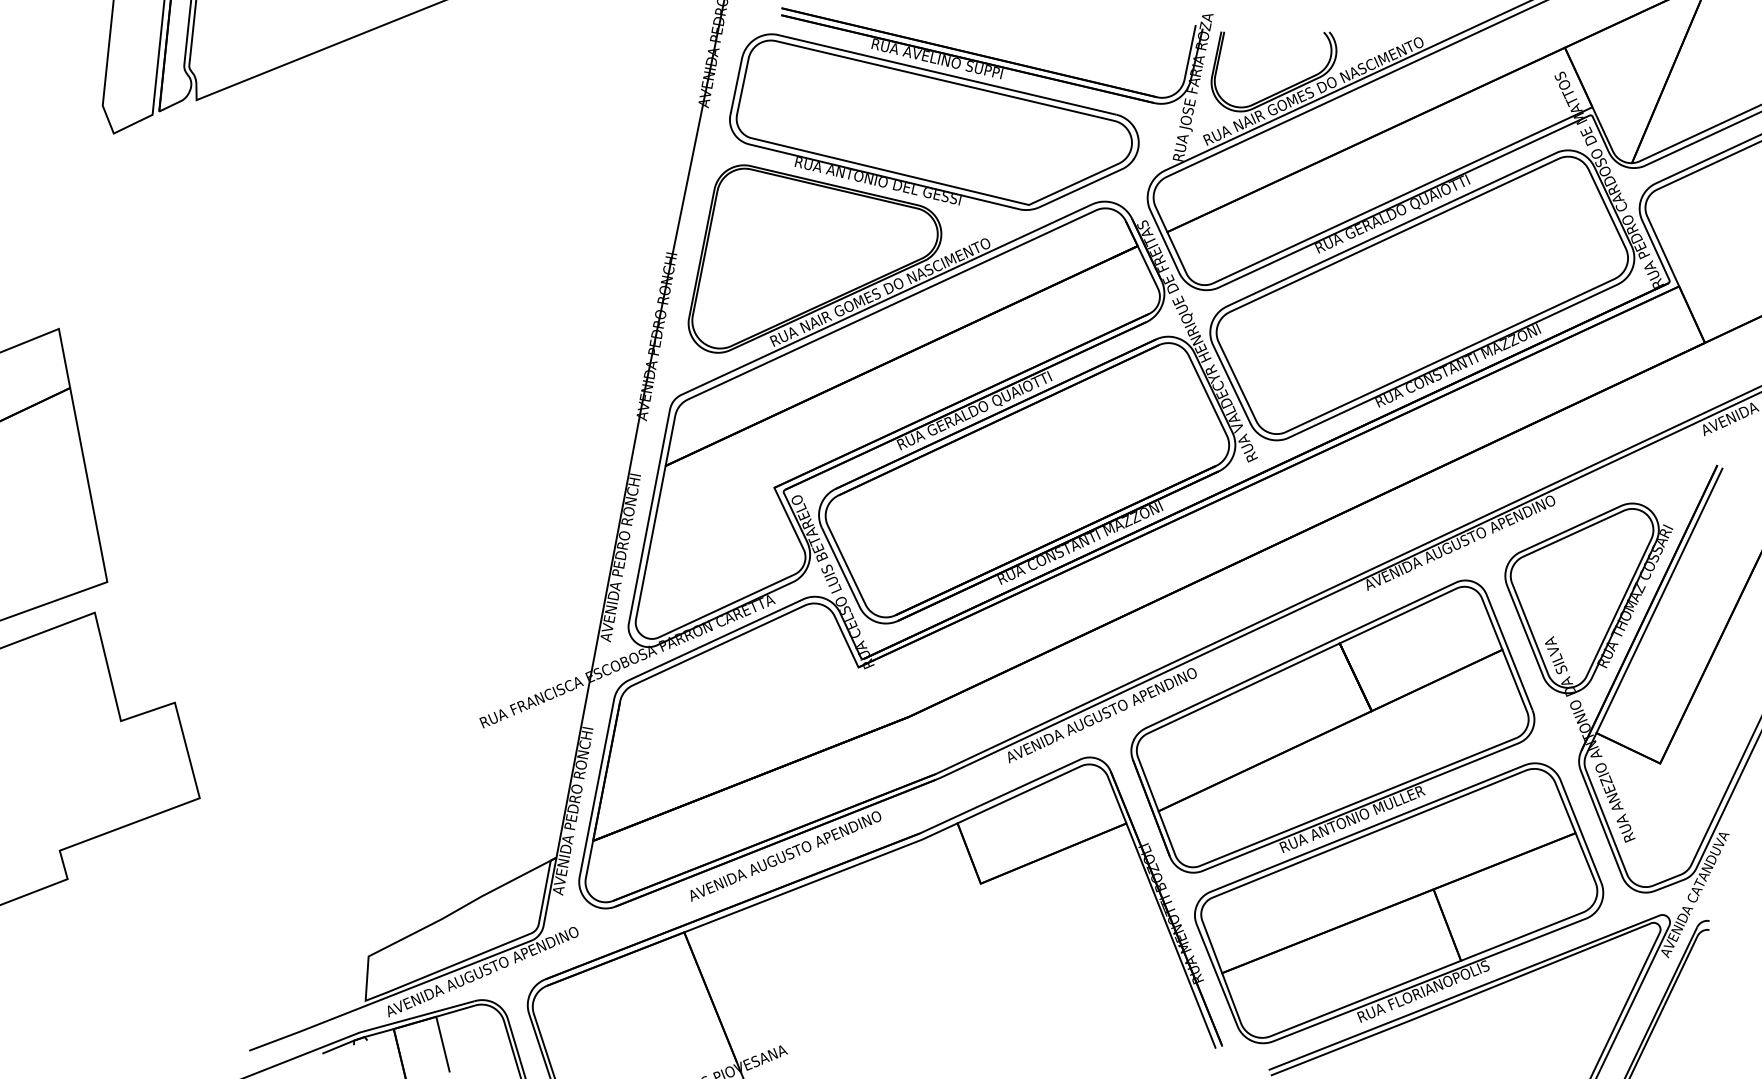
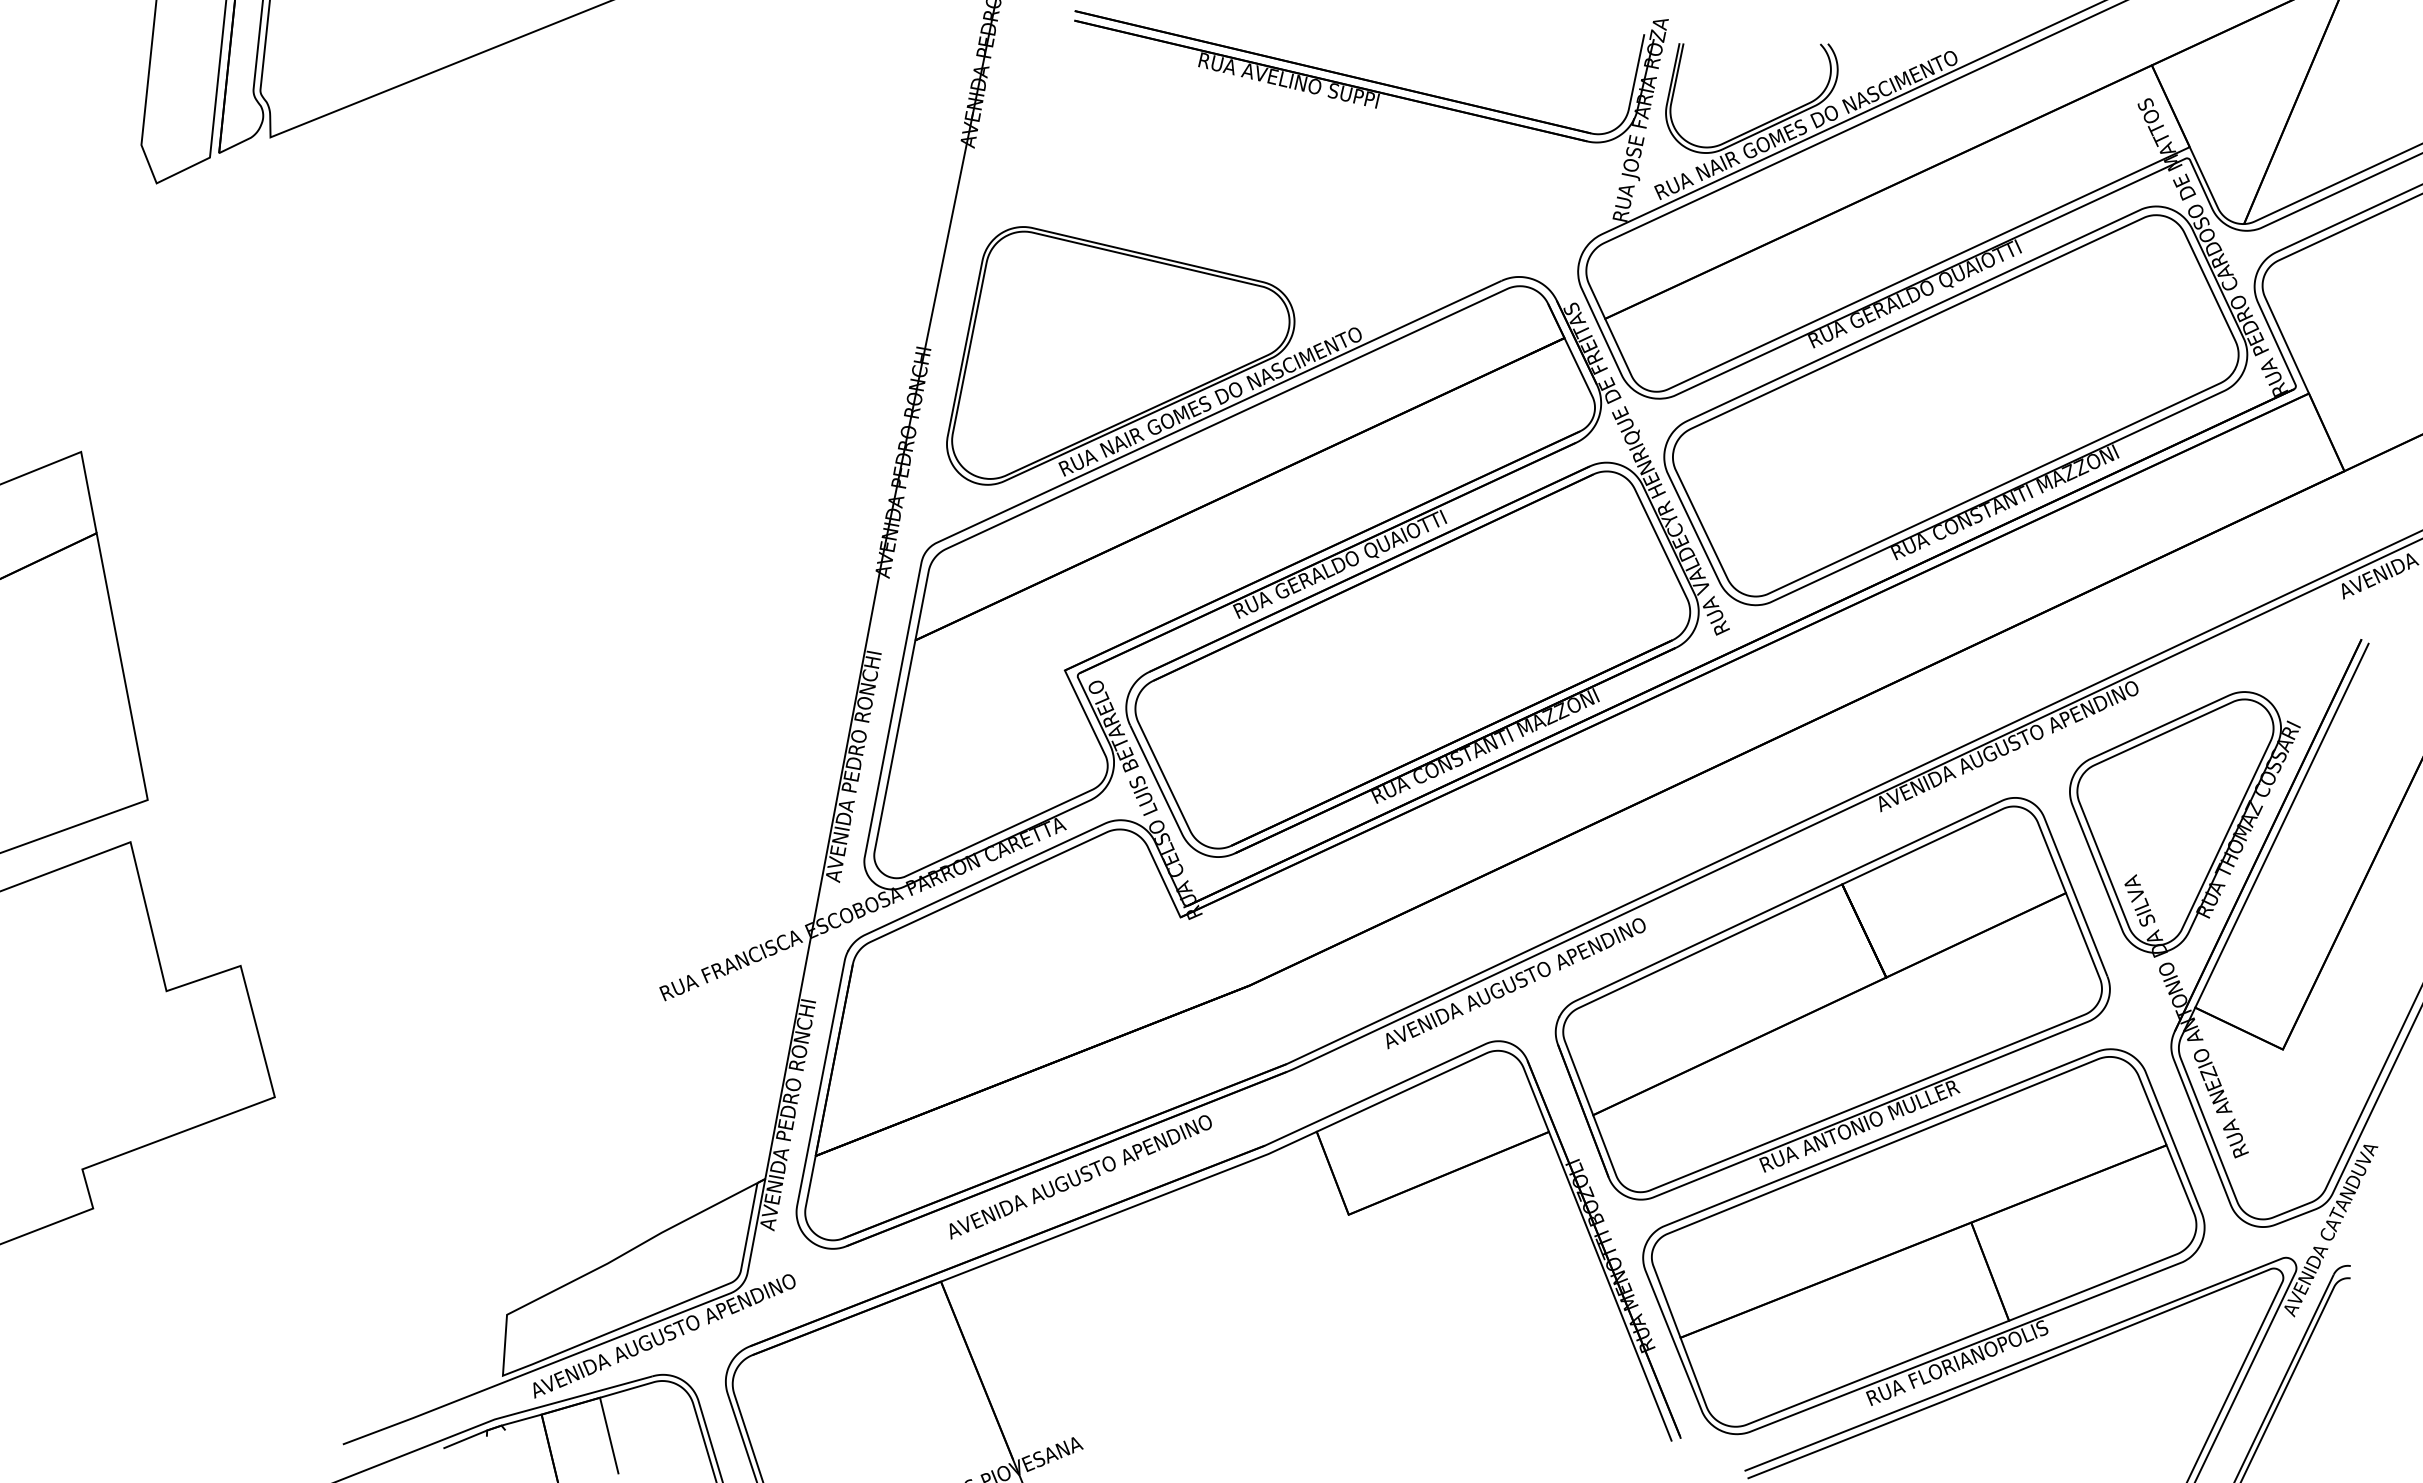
part: (934, 122) -> (1284, 167), removed

